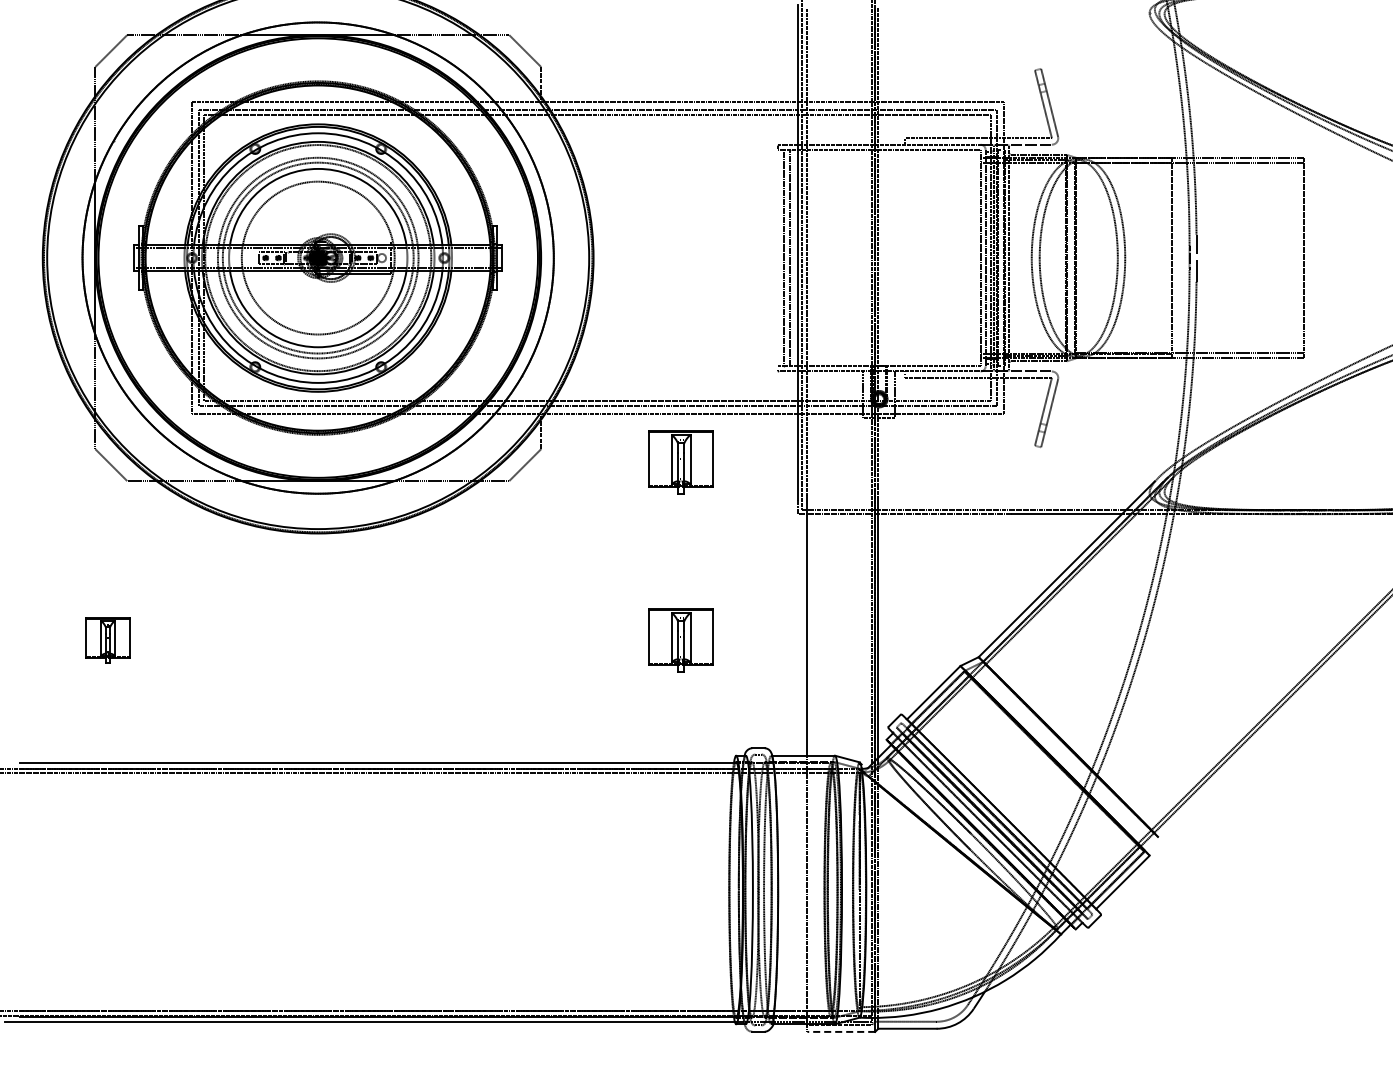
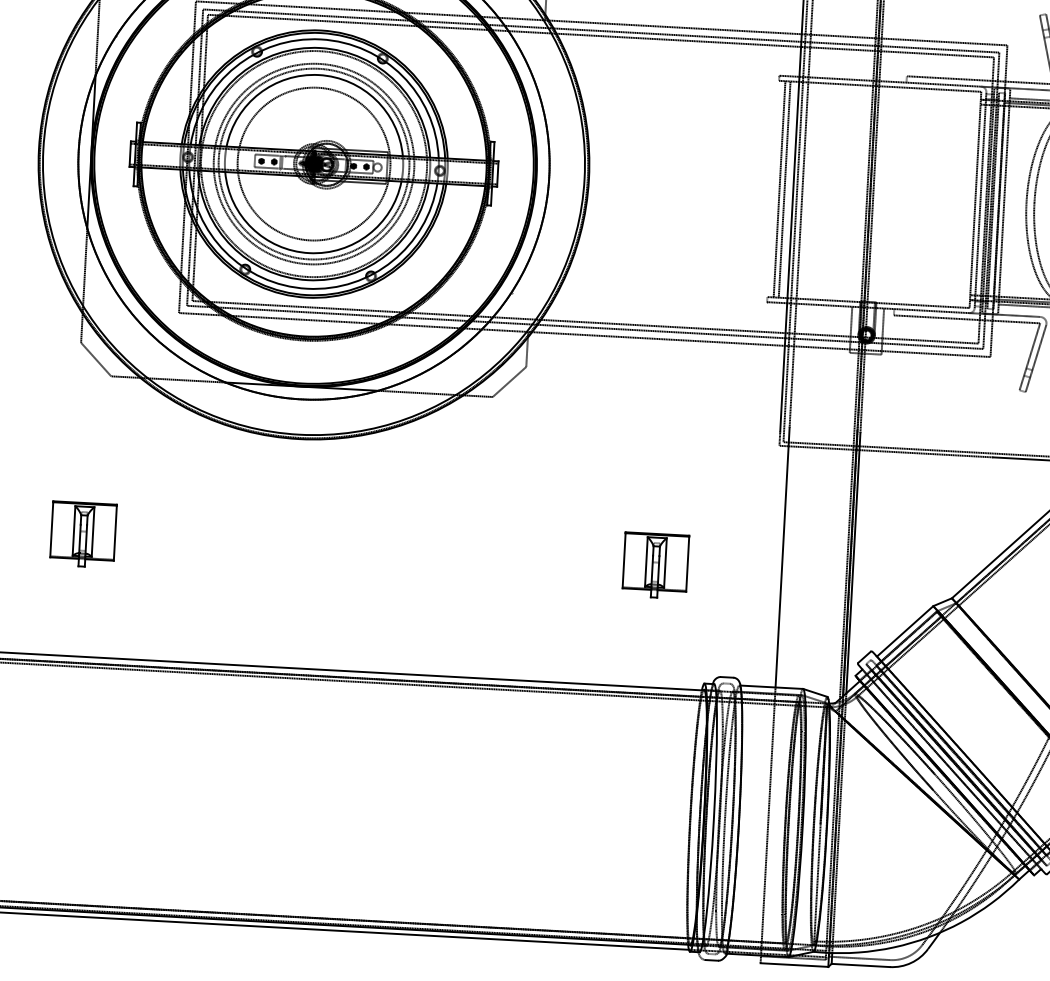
part: (680, 462) -> (664, 387), removed
part: (107, 640) -> (82, 534), size x1.43
line: (841, 1031) -> (794, 964), dashed -> solid

